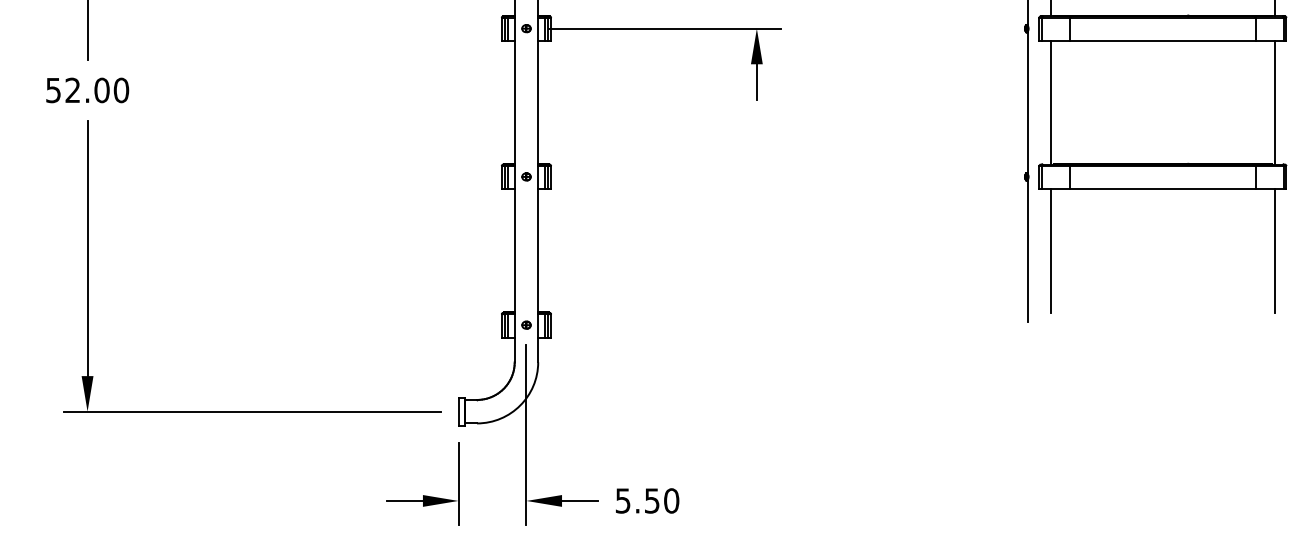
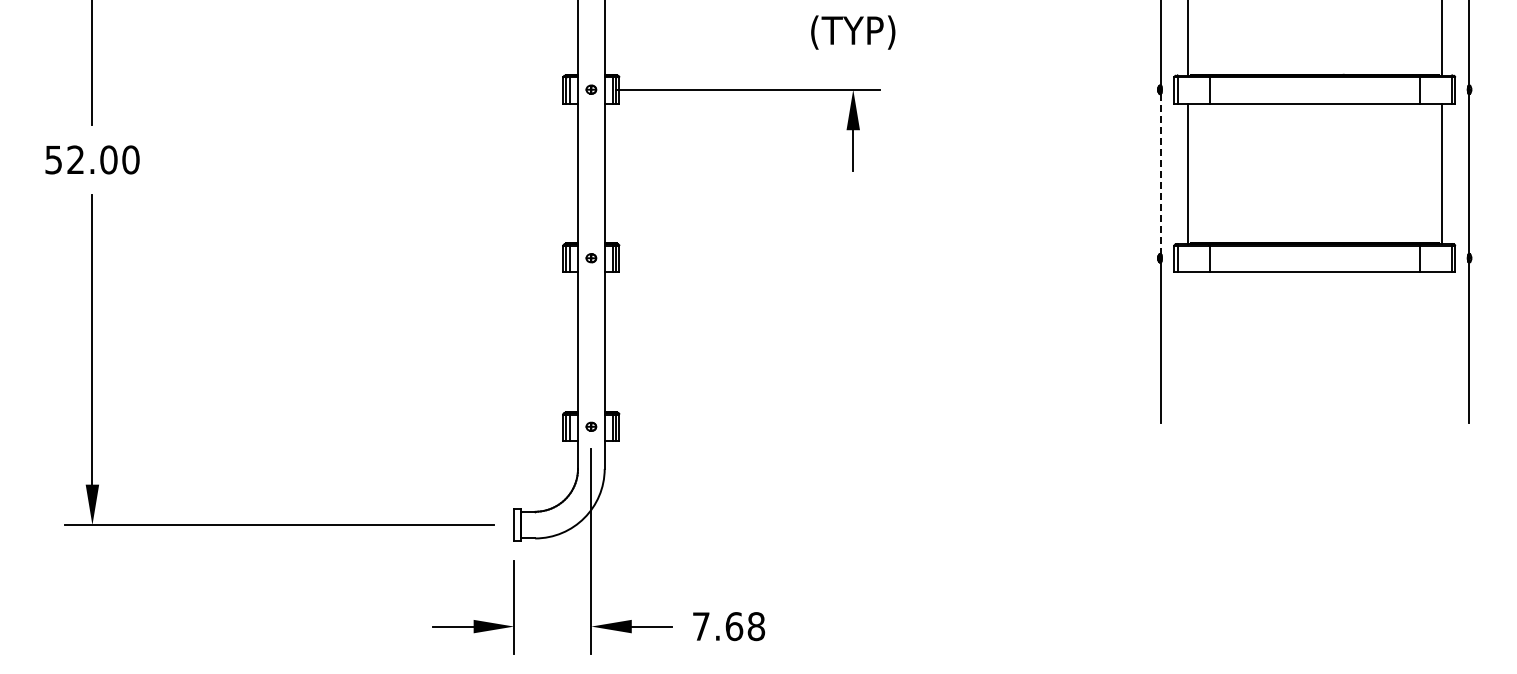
line: (1028, 103) -> (1161, 174), solid -> dashed
line: (1050, 251) -> (1187, 342), removed
line: (1274, 251) -> (1441, 342), removed
text: (647, 500) -> (729, 626), 5.50 -> 7.68

